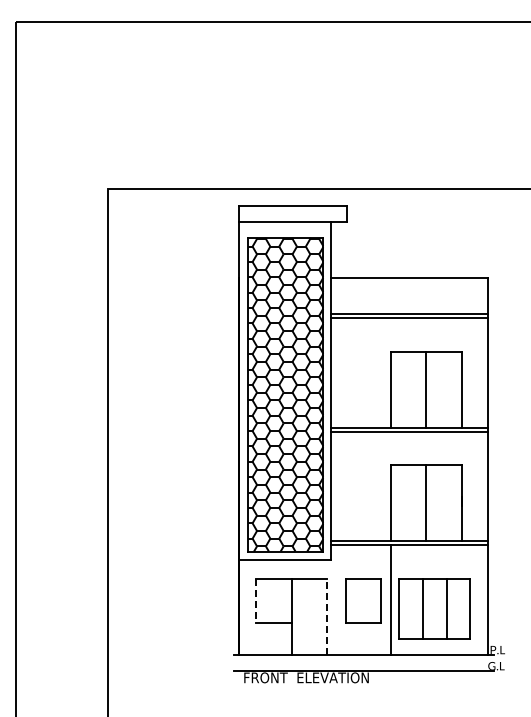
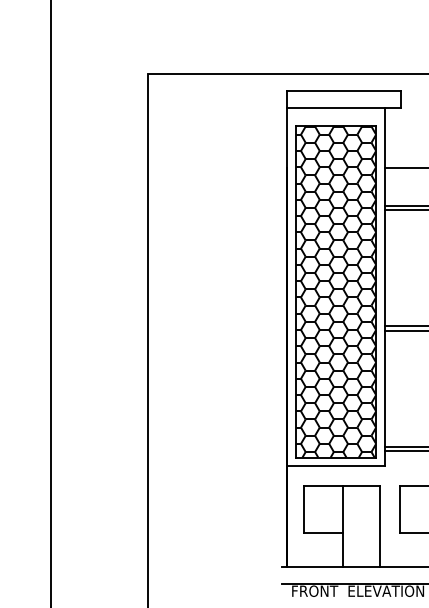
line: (255, 601) -> (304, 510), dashed -> solid
line: (327, 616) -> (380, 526), dashed -> solid

